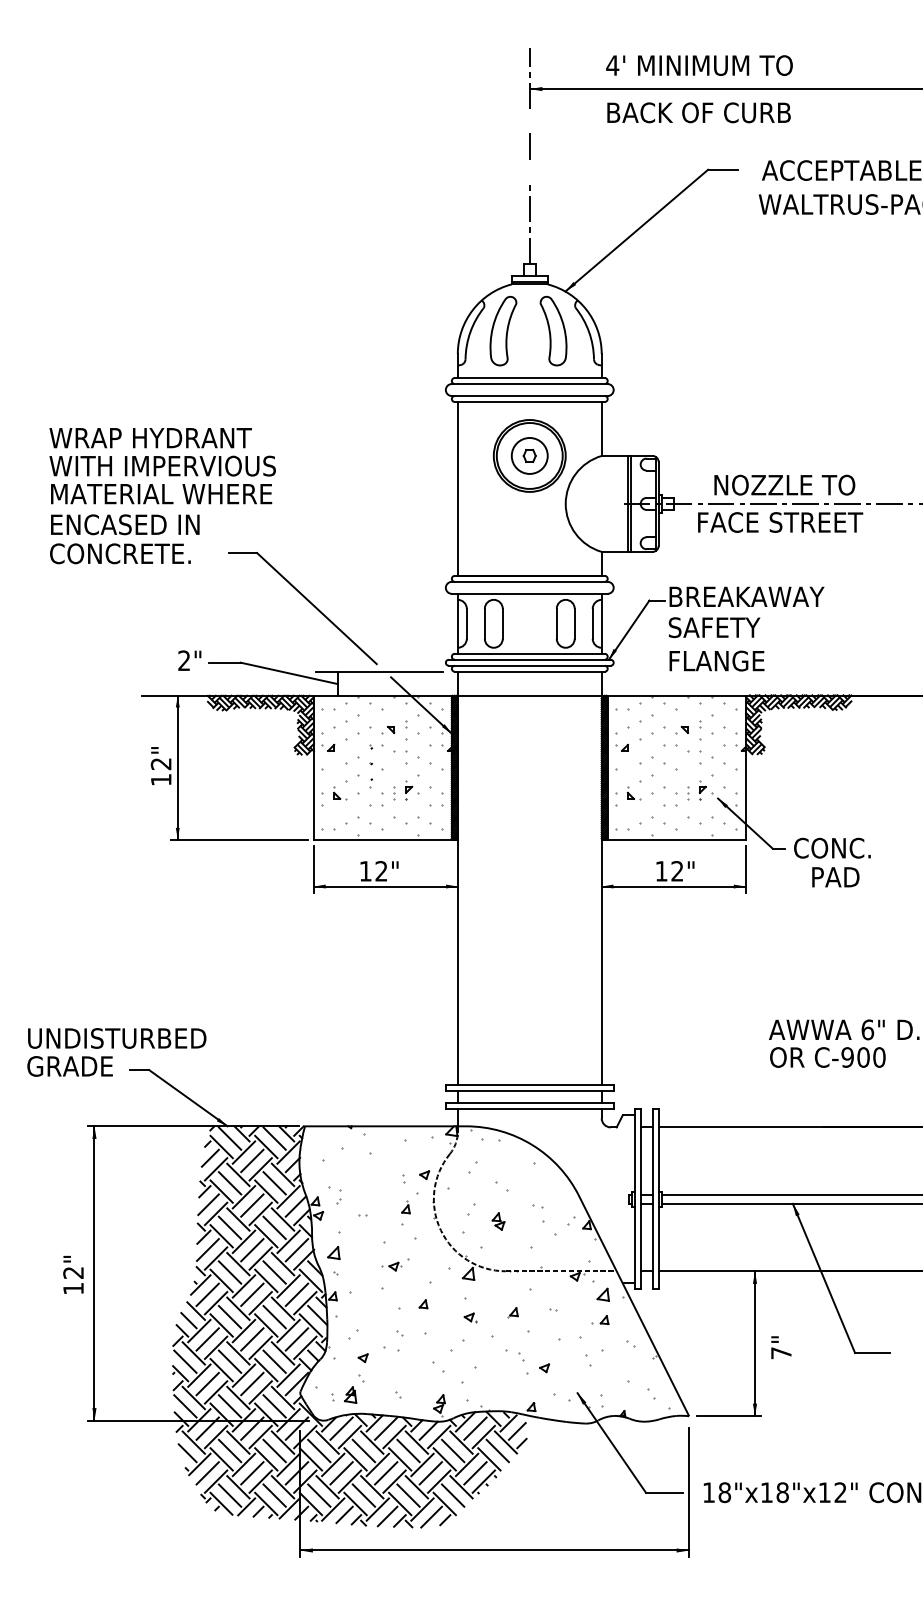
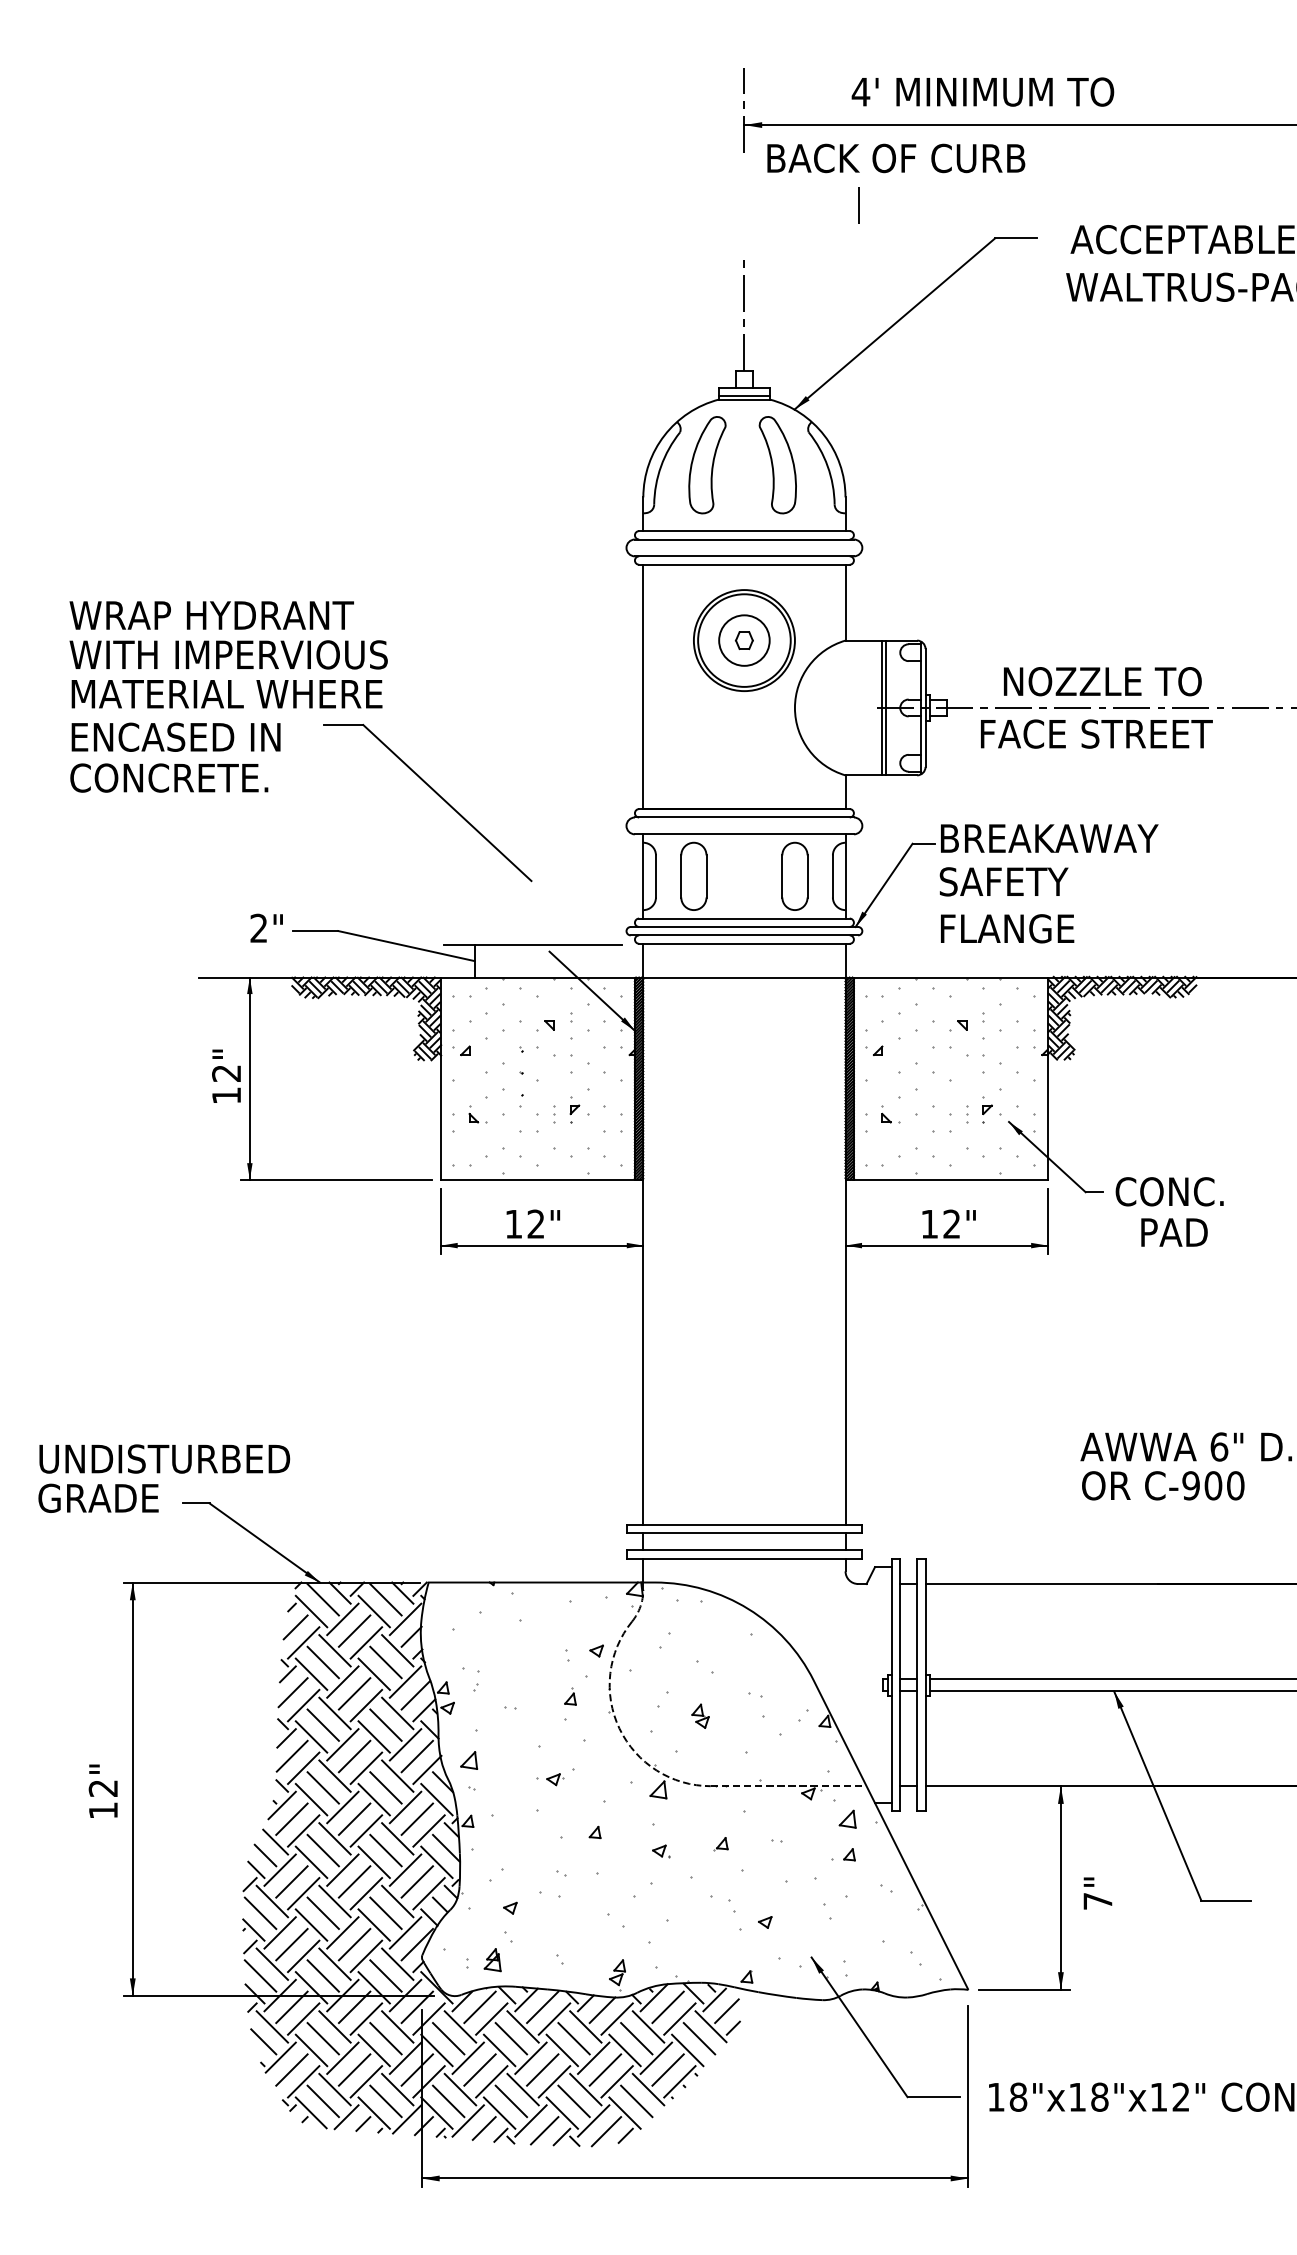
text: (699, 112) -> (896, 158), moved
line: (529, 146) -> (858, 205), moved
part: (309, 602) -> (436, 794), moved

